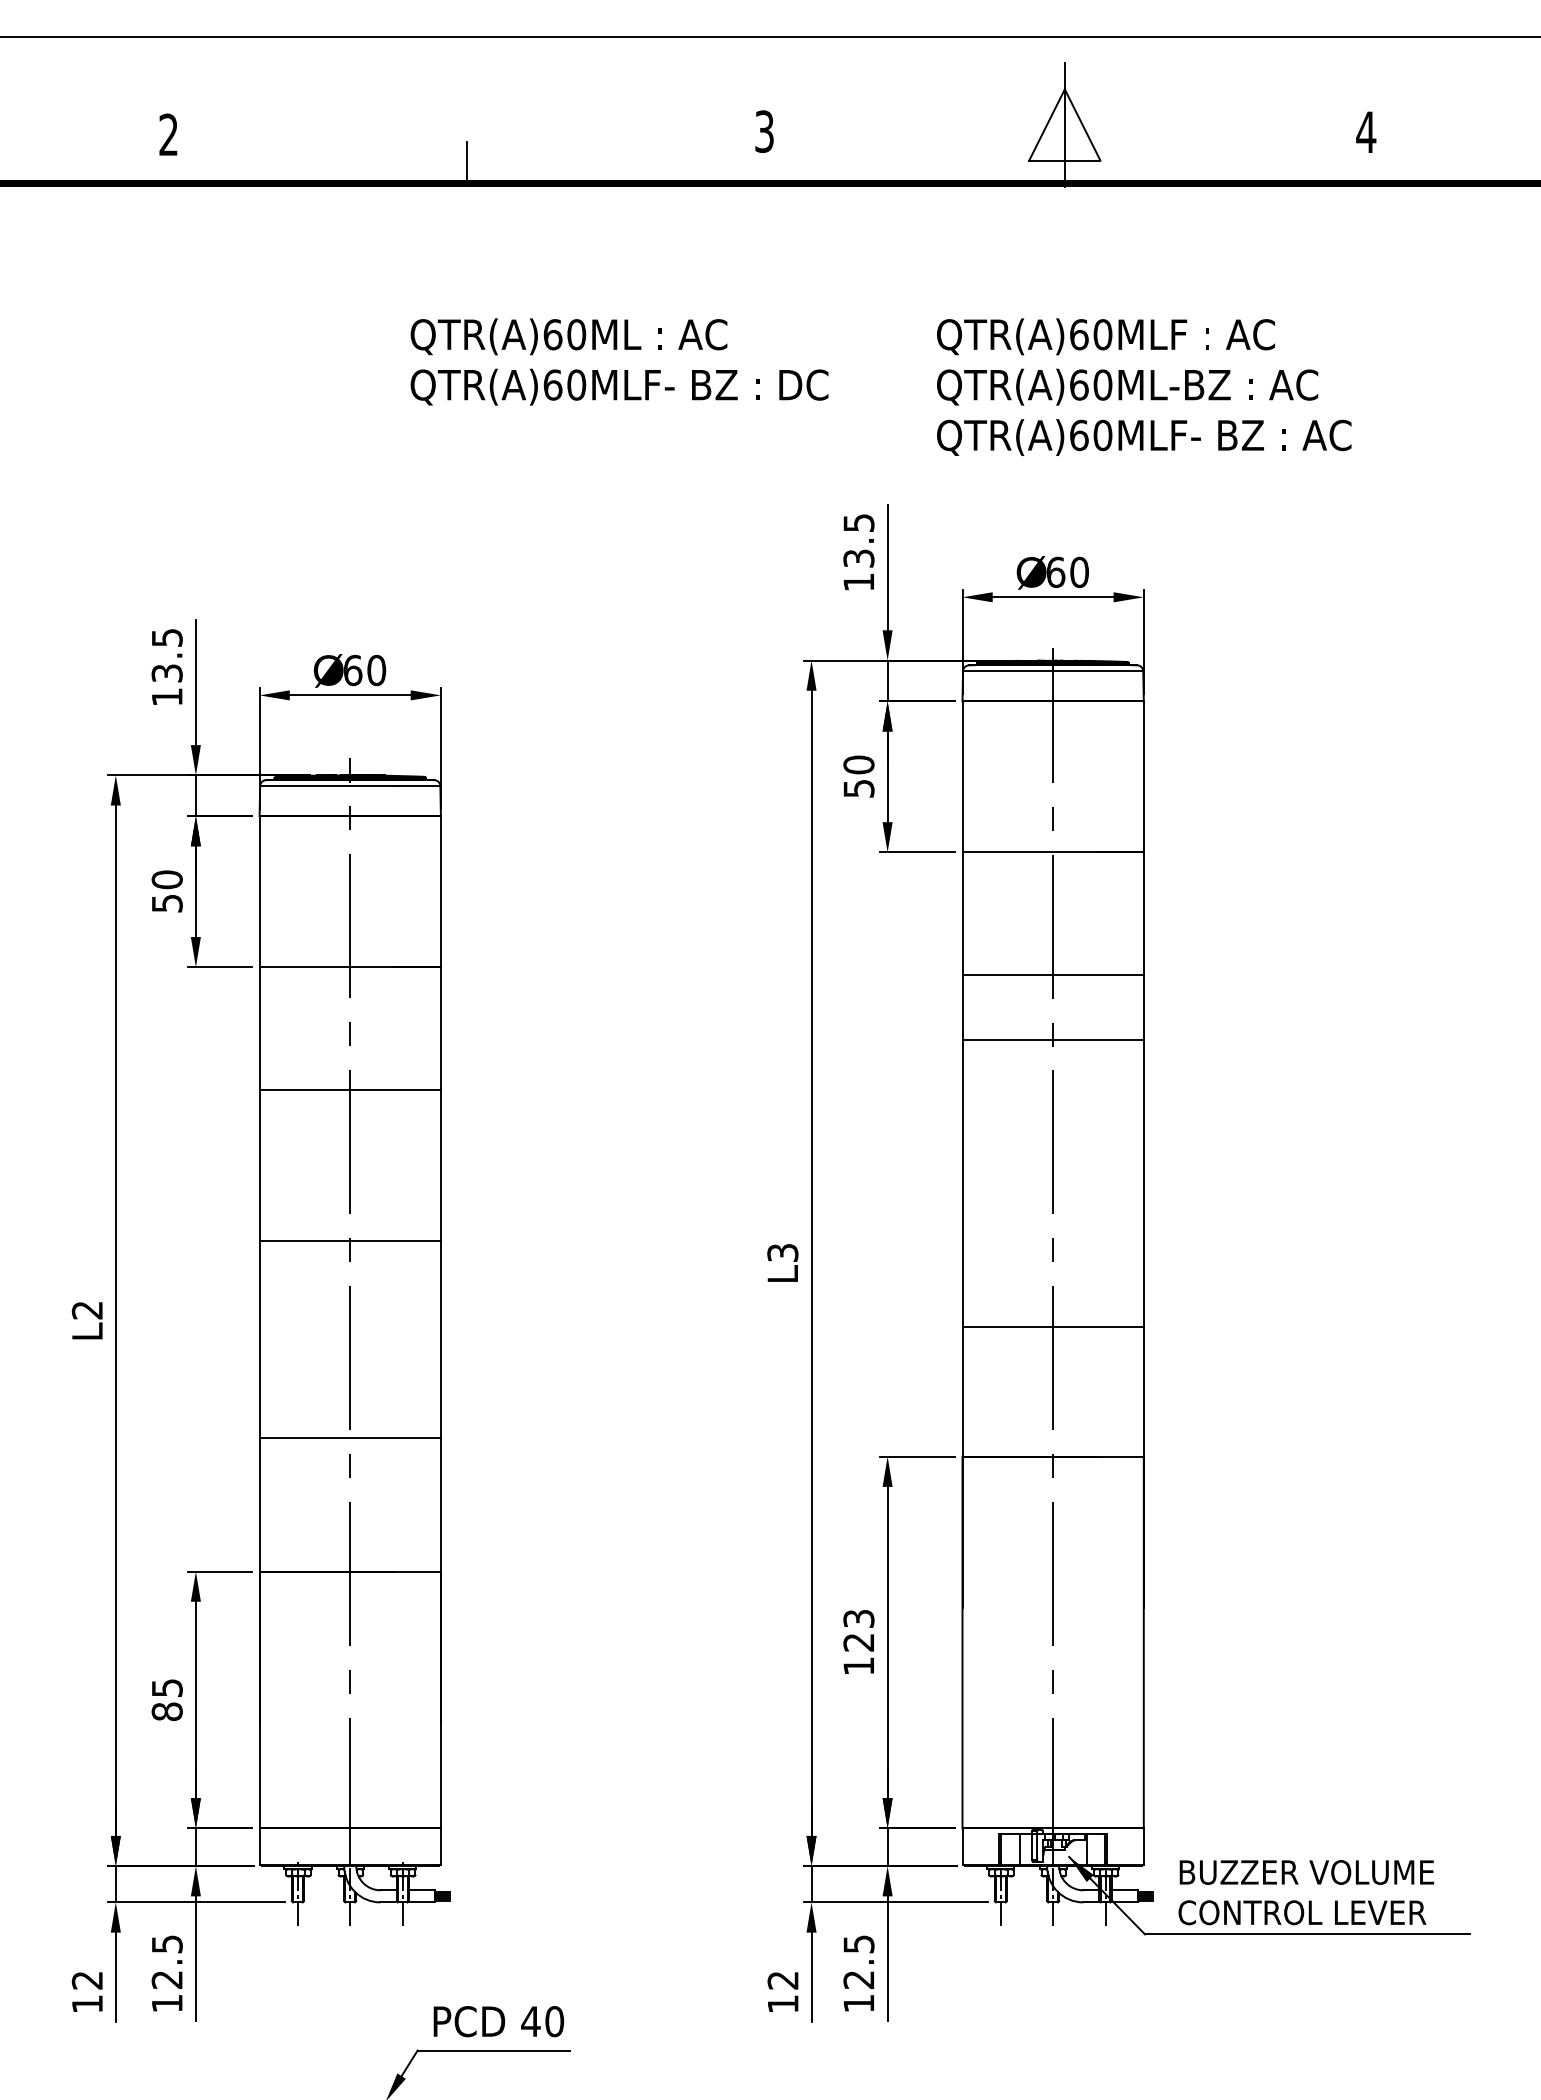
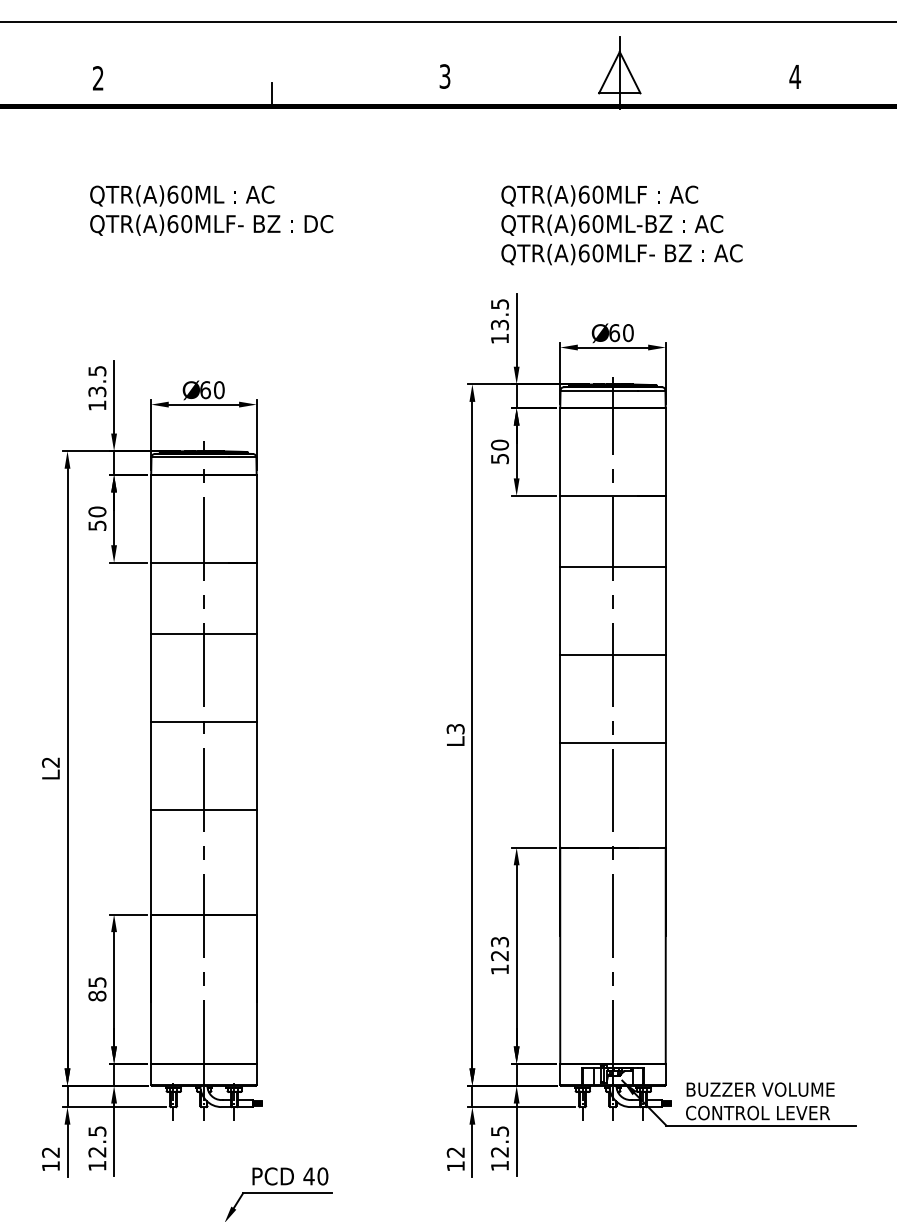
text: (619, 361) -> (211, 210), moved
text: (1143, 387) -> (621, 225), moved
line: (1052, 1040) -> (612, 655), moved
line: (1052, 1327) -> (612, 743), moved
line: (349, 1437) -> (203, 809), moved

